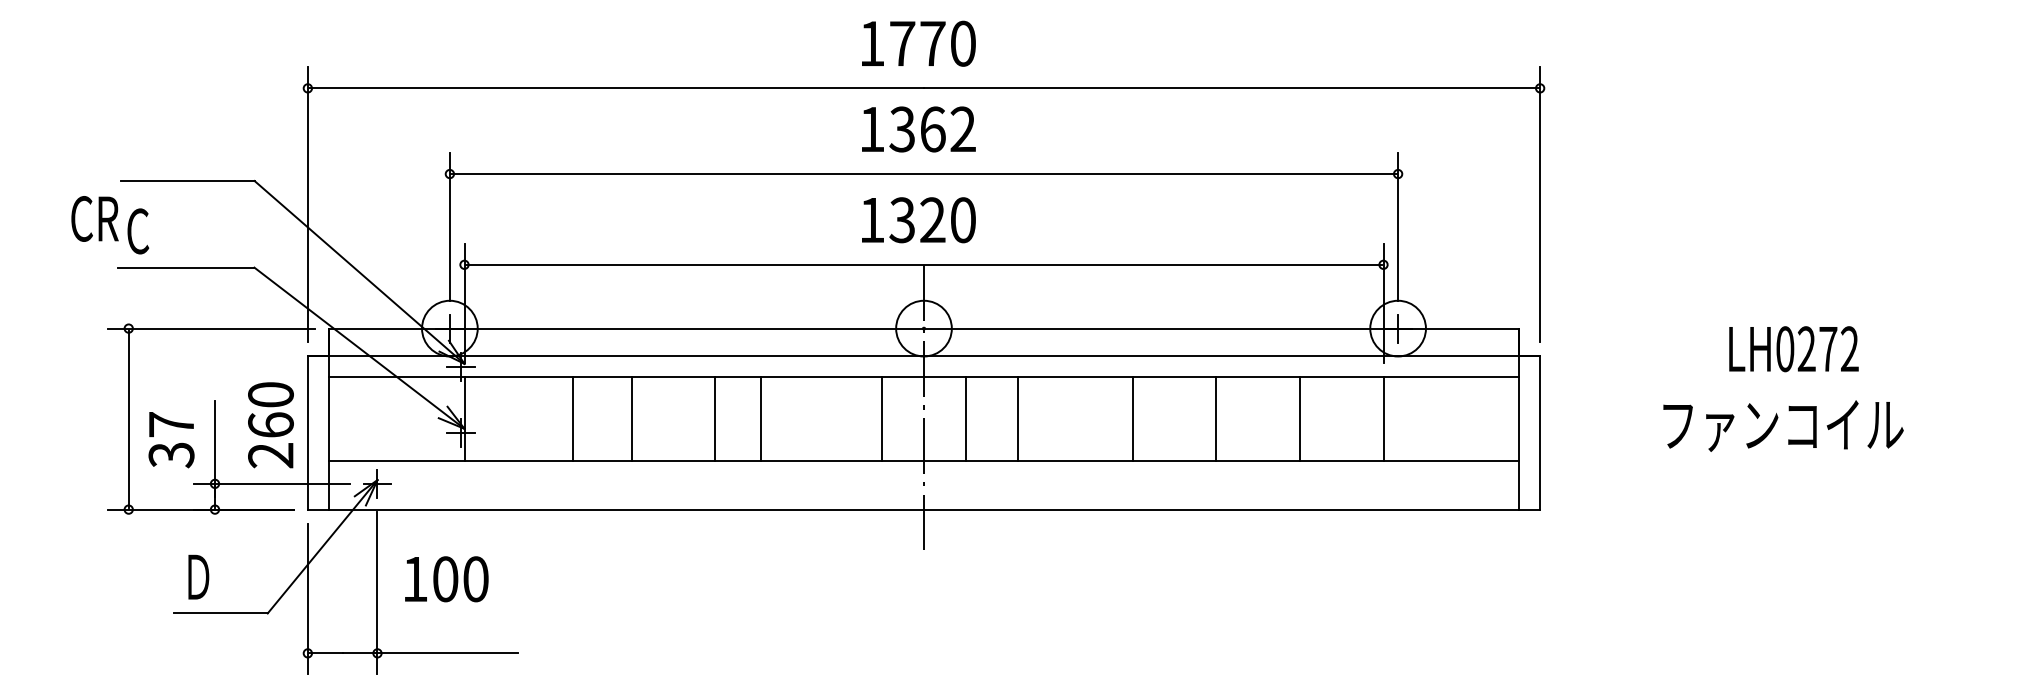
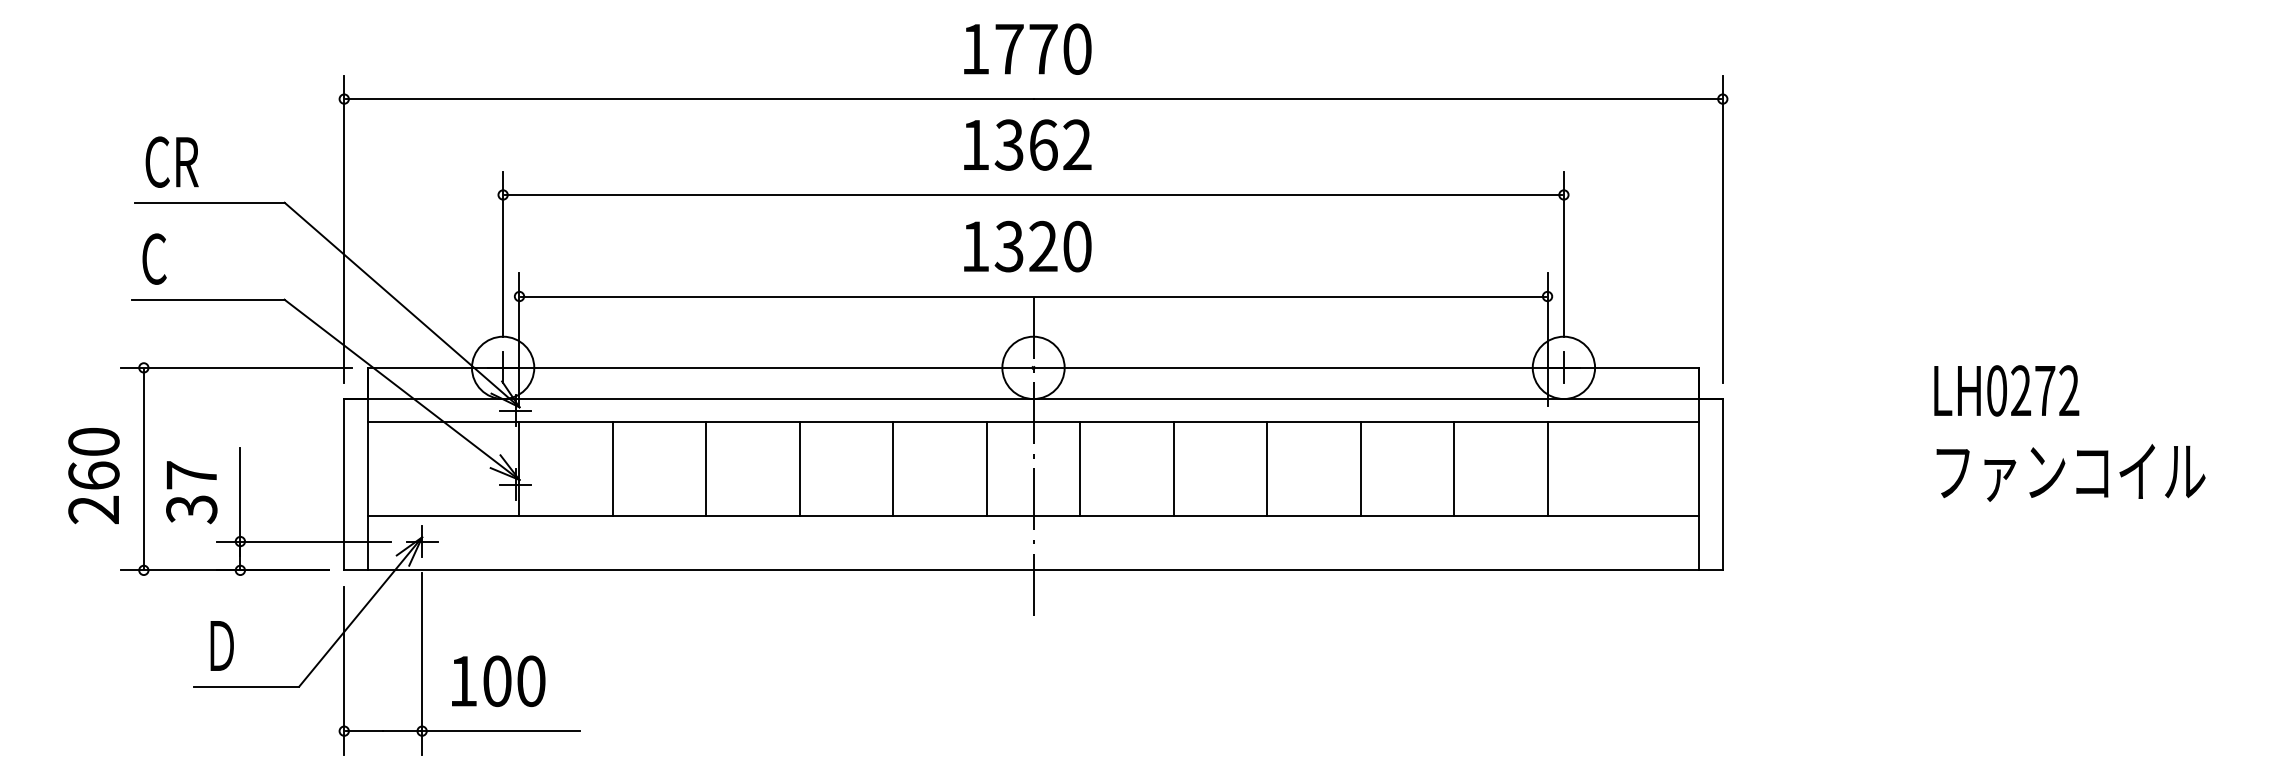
text: (94, 218) -> (171, 161), moved
line: (572, 418) -> (612, 468), moved
line: (761, 418) -> (893, 468), moved
line: (1017, 418) -> (1173, 468), moved
text: (270, 425) -> (93, 476), moved
text: (1783, 425) -> (2070, 472), moved
text: (446, 578) -> (498, 680), moved

